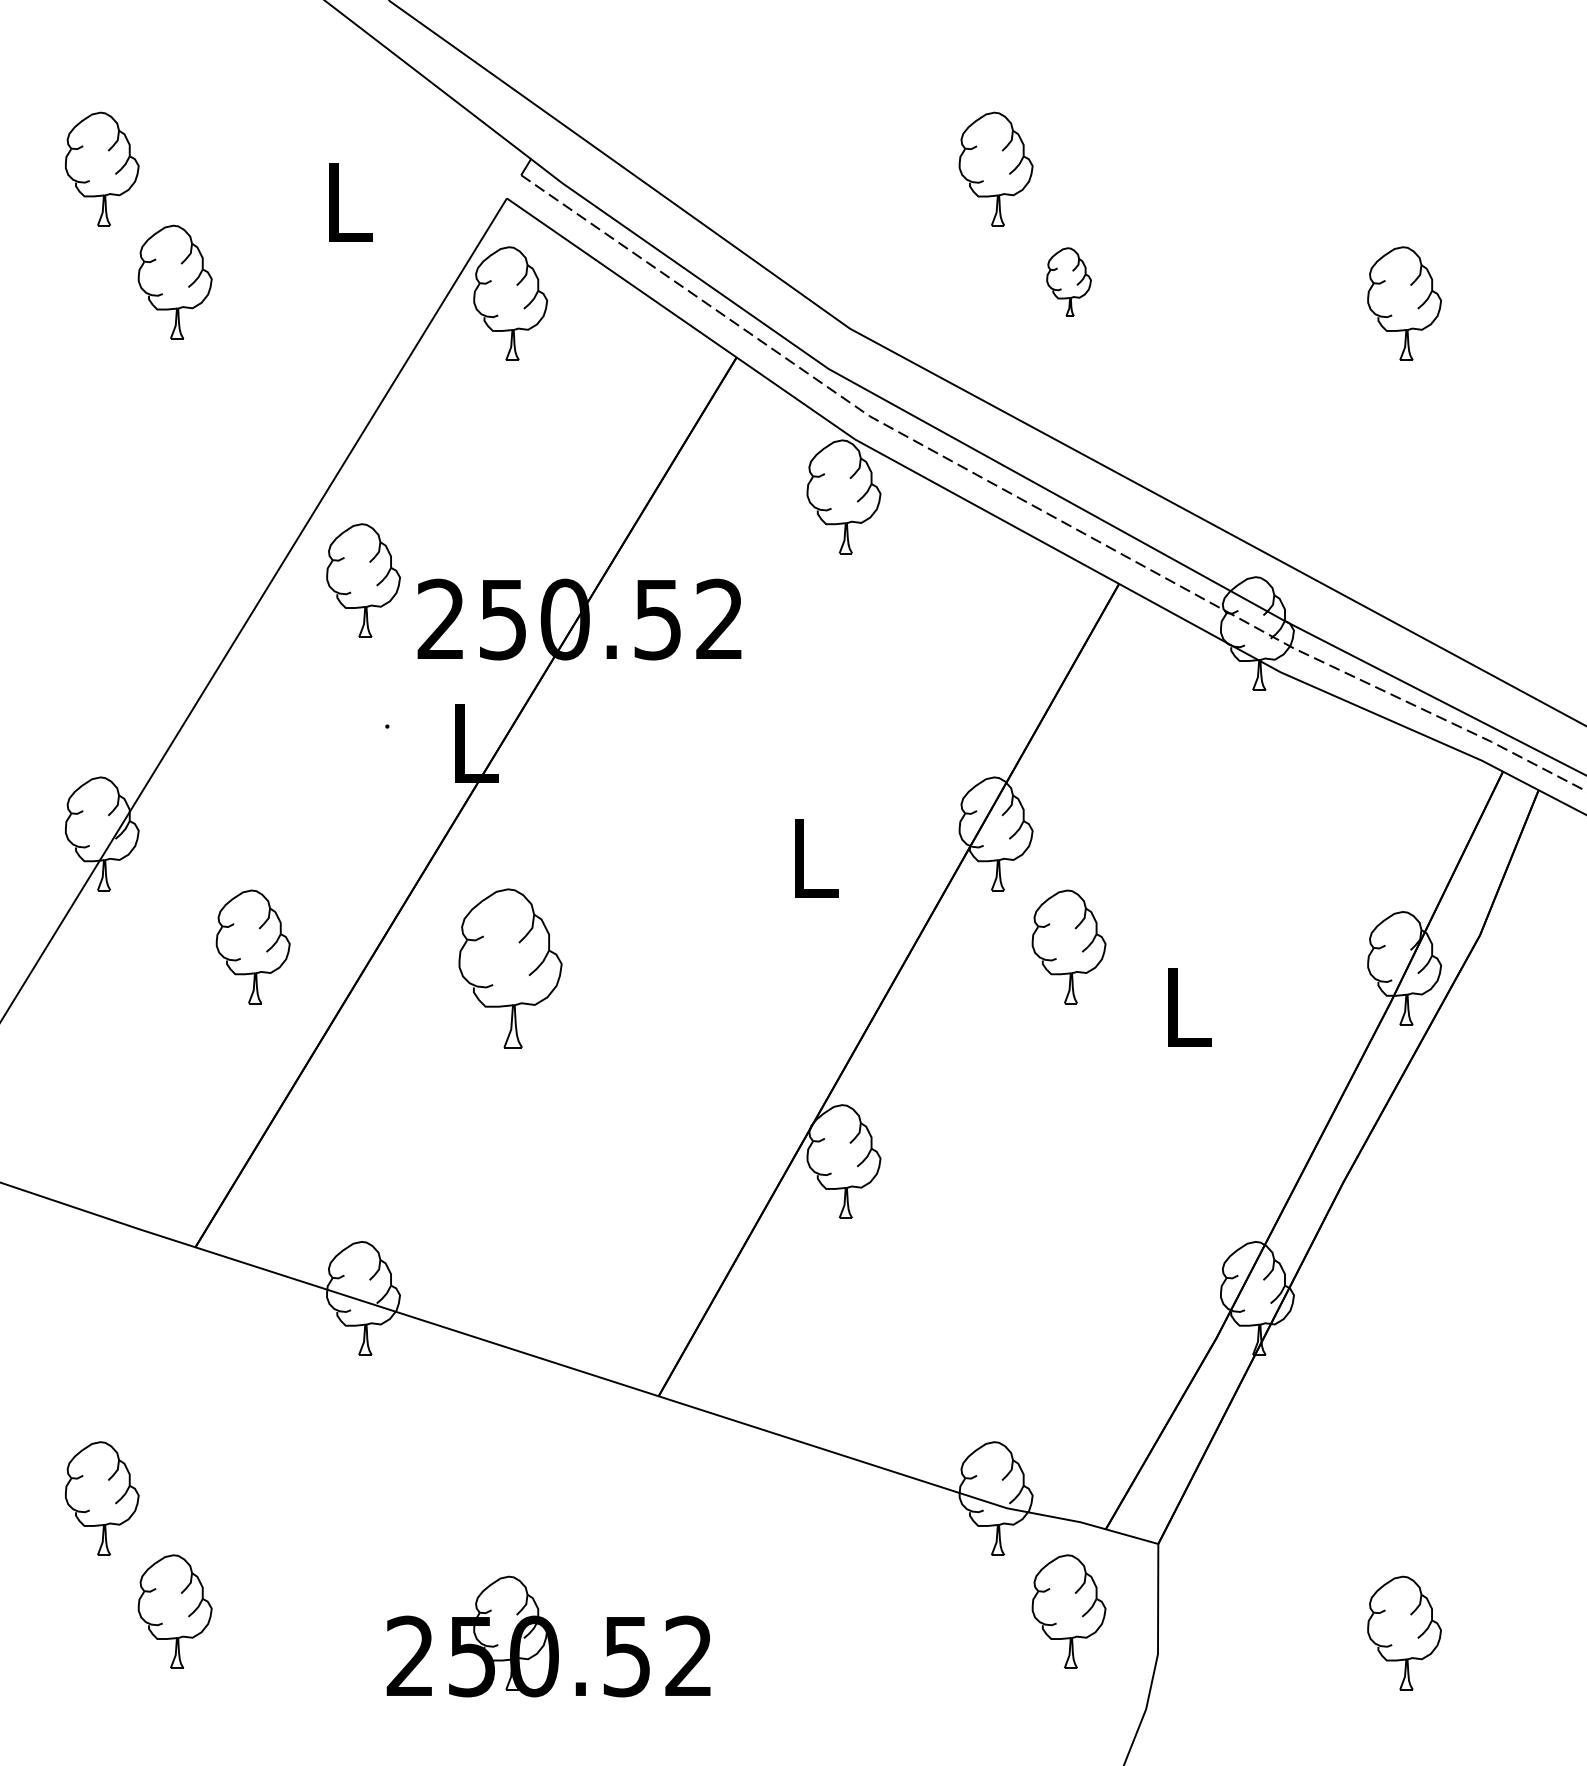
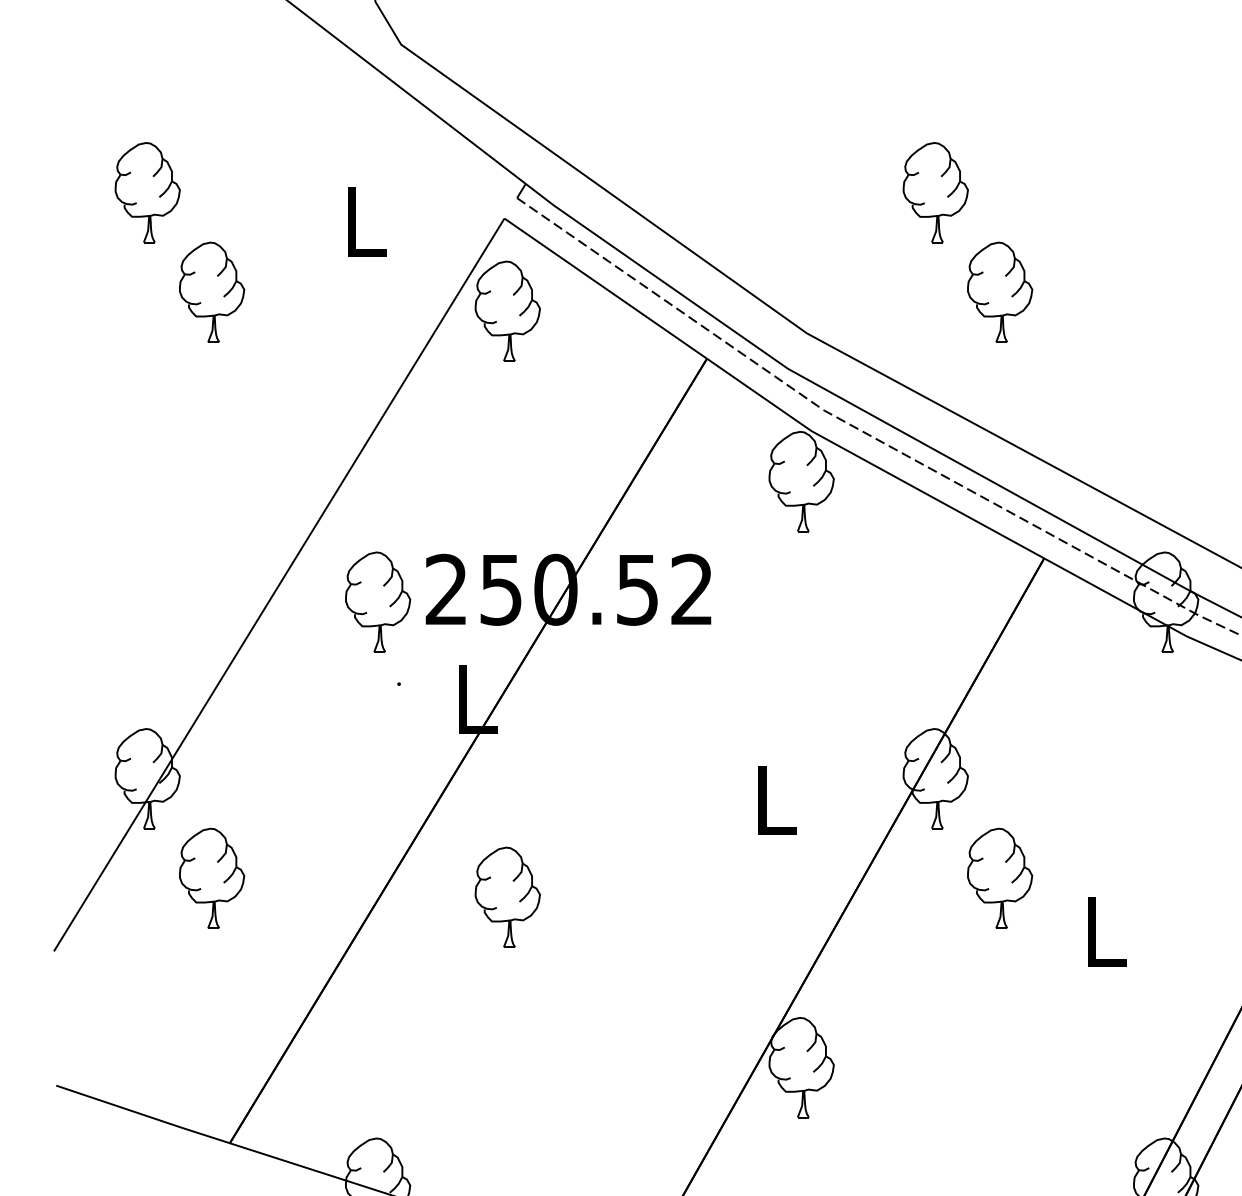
part: (1068, 281) -> (999, 291), size x1.67
part: (363, 580) -> (378, 602), moved
part: (252, 946) -> (211, 878), moved
part: (510, 968) -> (507, 897), size x0.71

